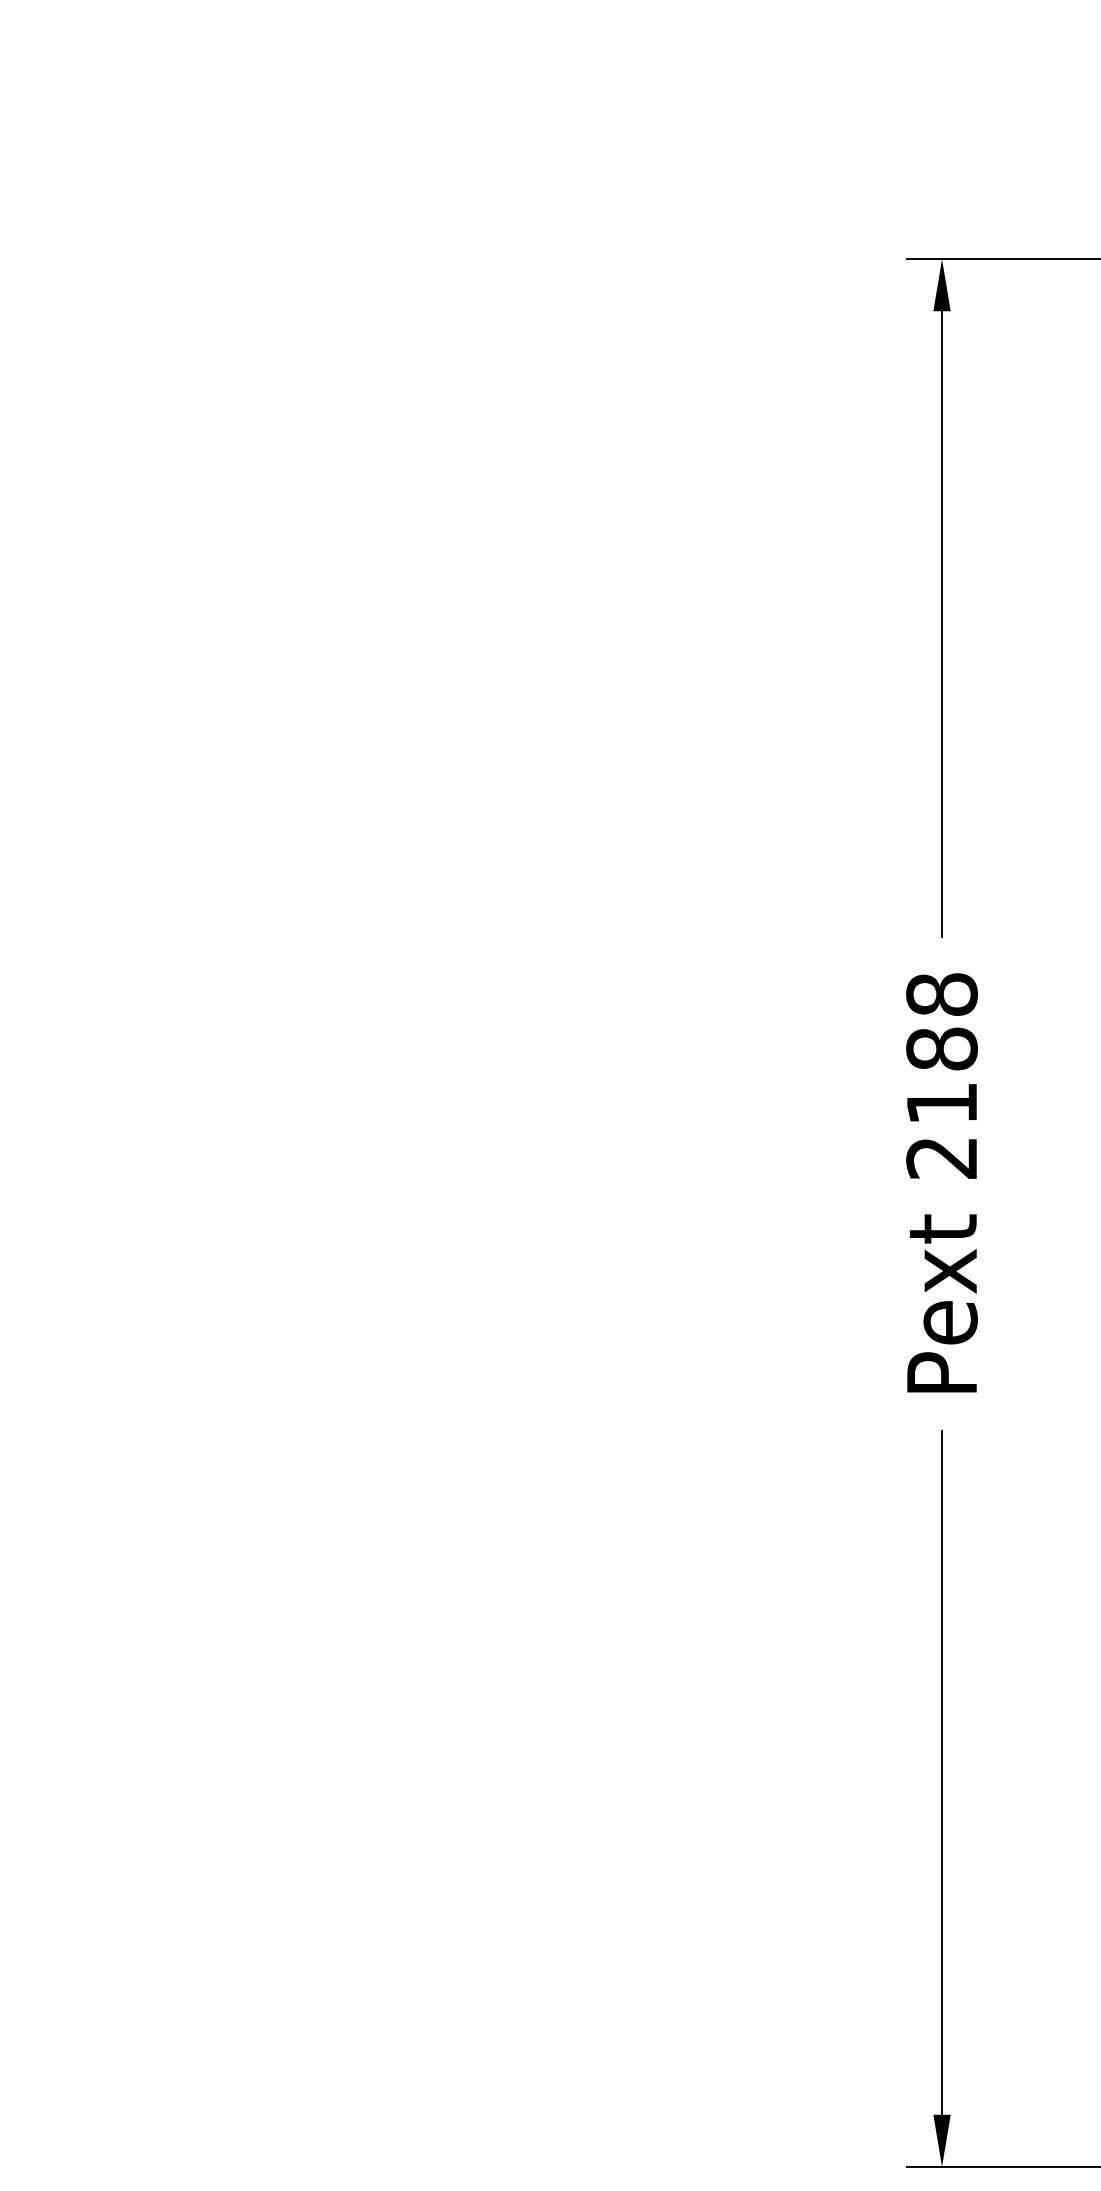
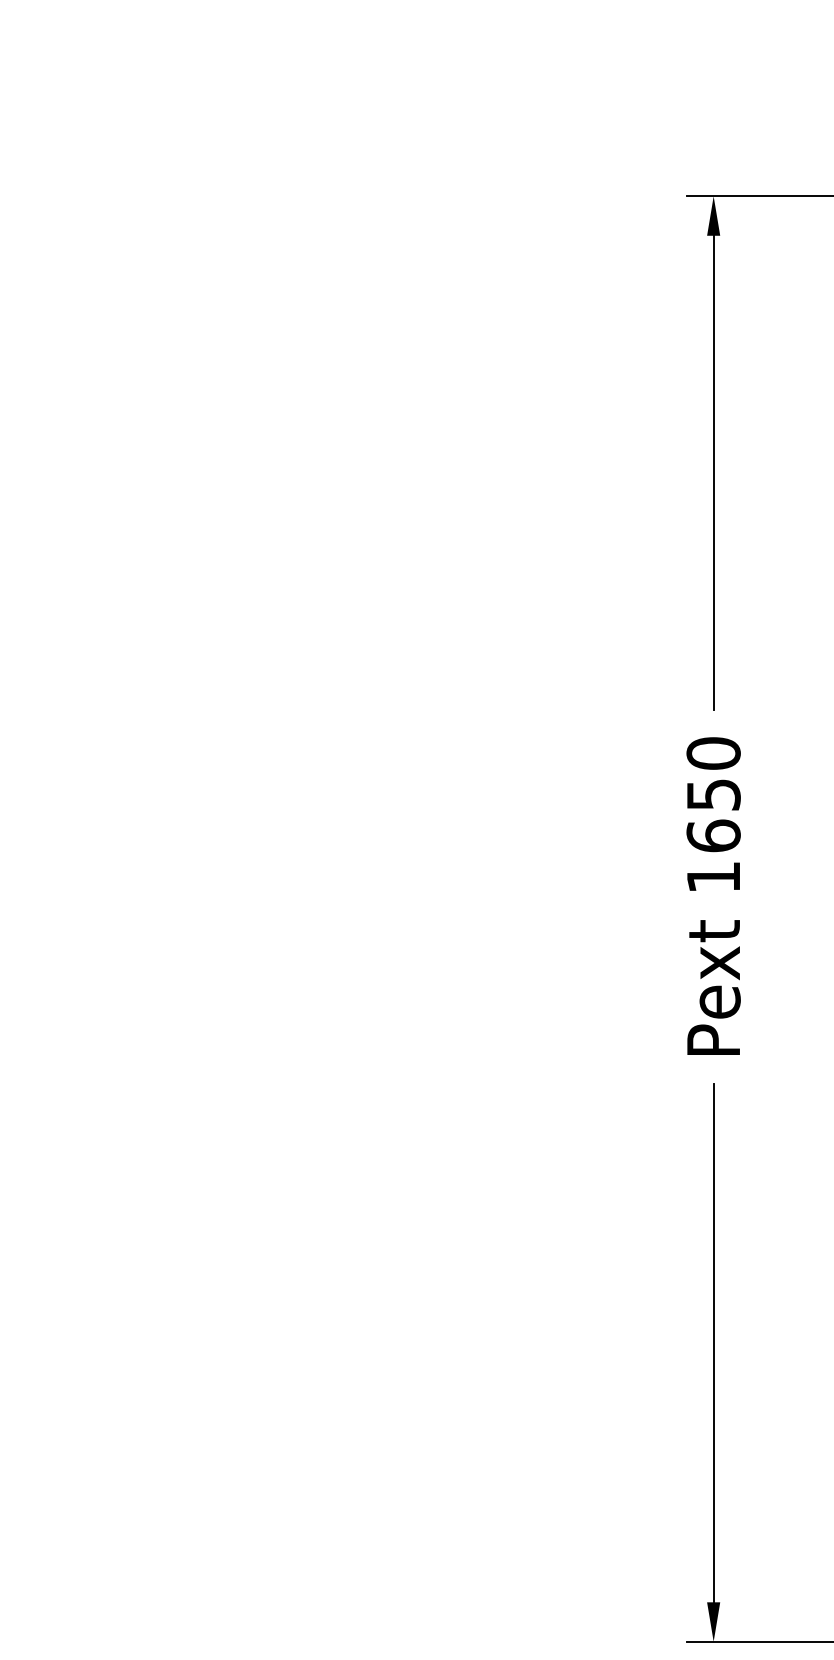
text: (941, 1075) -> (713, 814), 2188 -> 1650

